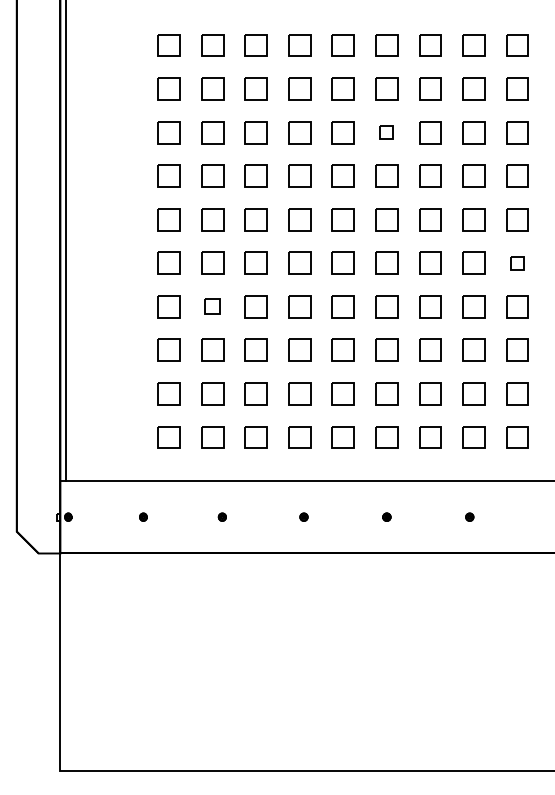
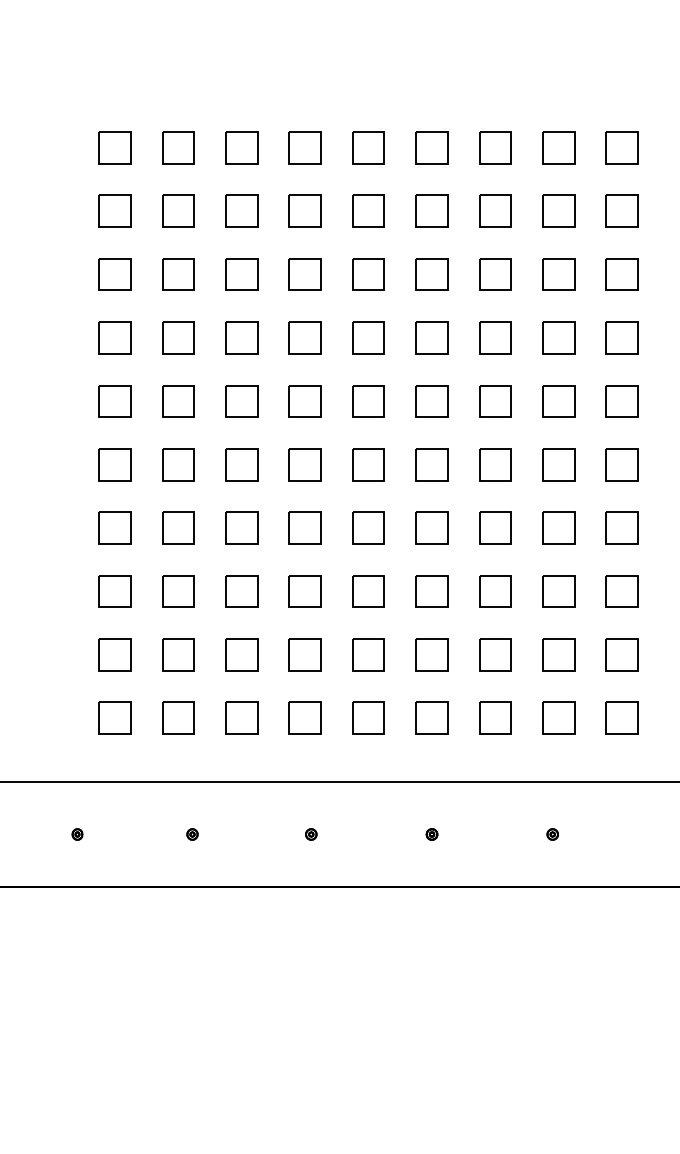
part: (386, 132) -> (431, 274), size x1.67
part: (517, 262) -> (622, 463), size x1.67
part: (212, 306) -> (178, 527), size x1.43

